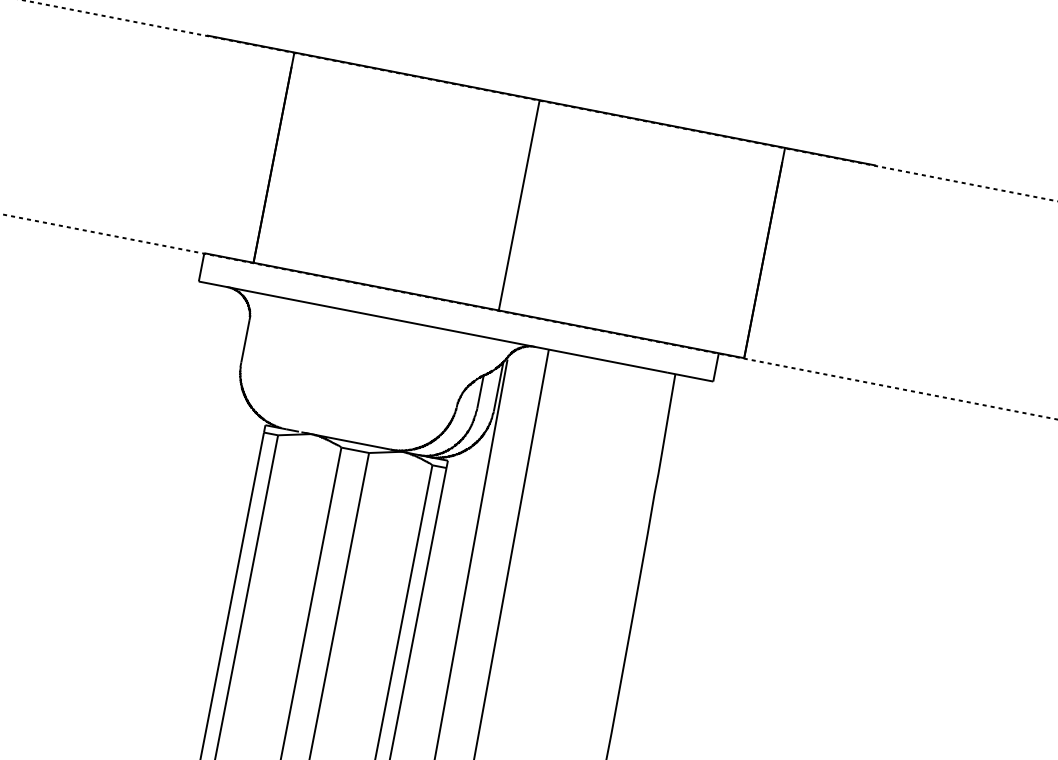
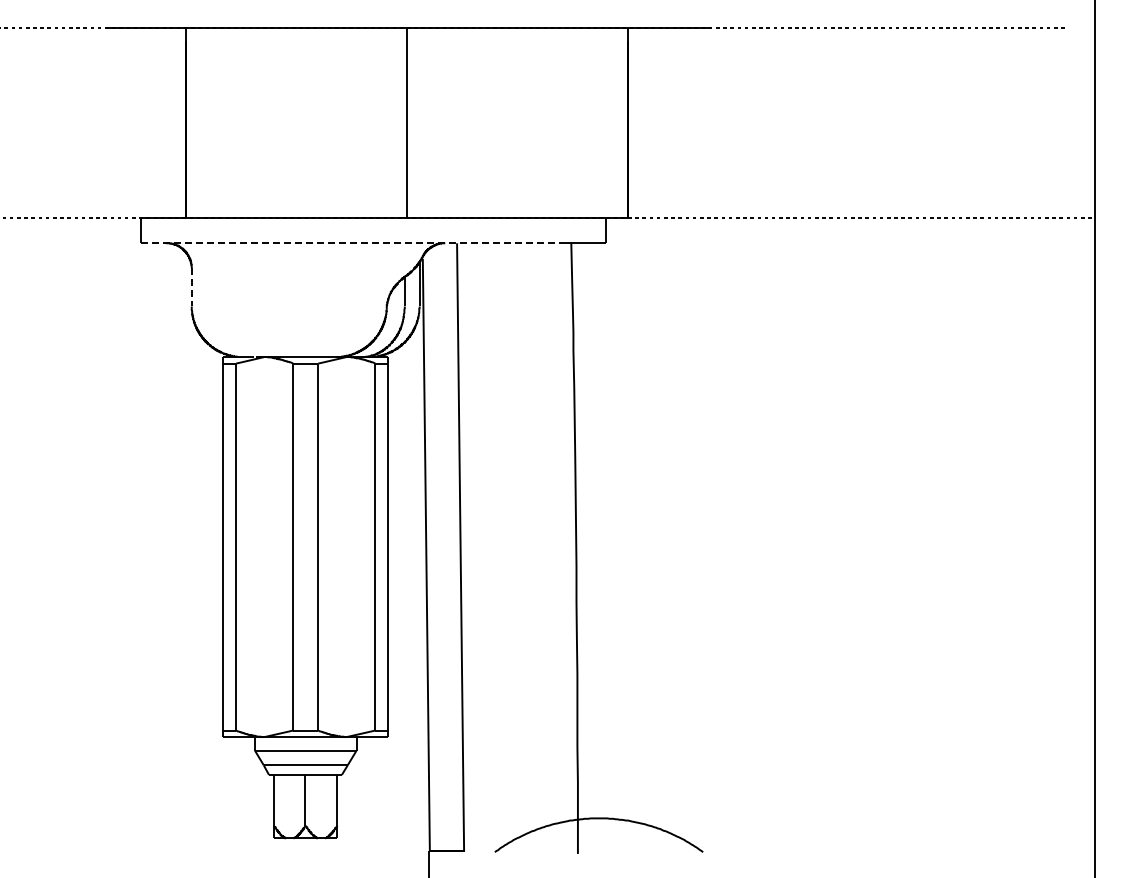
line: (432, 327) -> (352, 243), solid -> dashed
line: (245, 341) -> (191, 287), solid -> dashed

